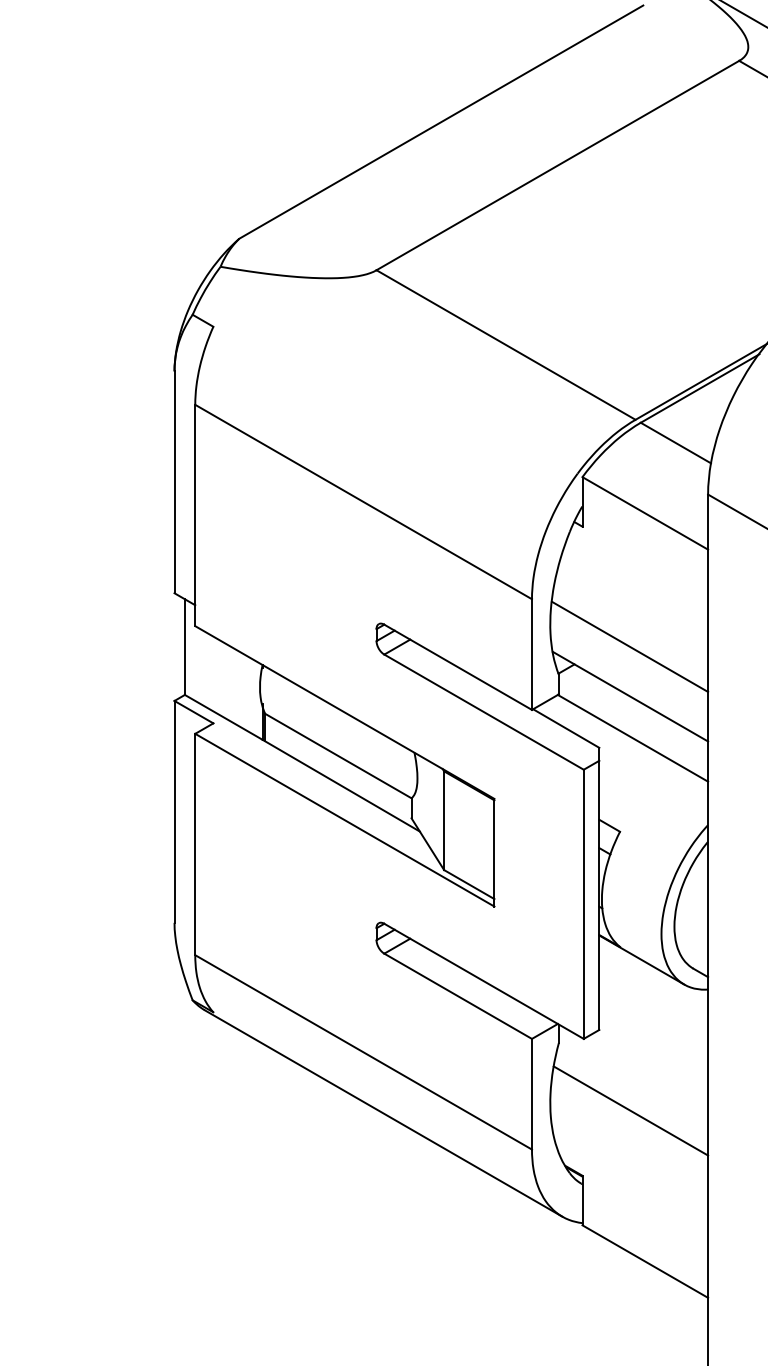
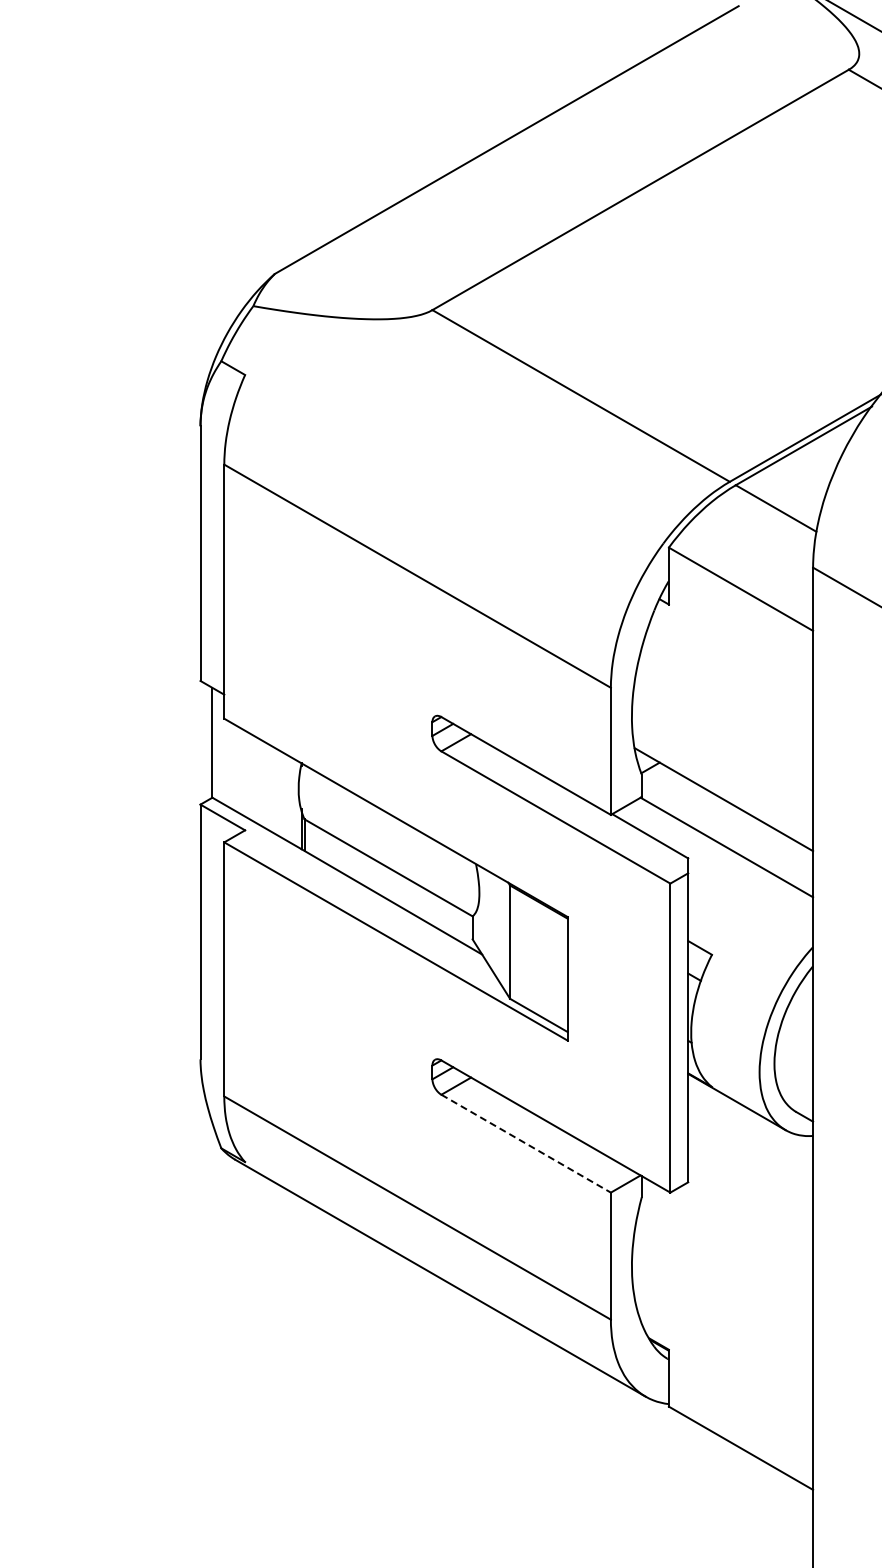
line: (630, 646) -> (723, 742), removed
line: (458, 996) -> (526, 1143), solid -> dashed
line: (630, 1111) -> (724, 1275), removed

